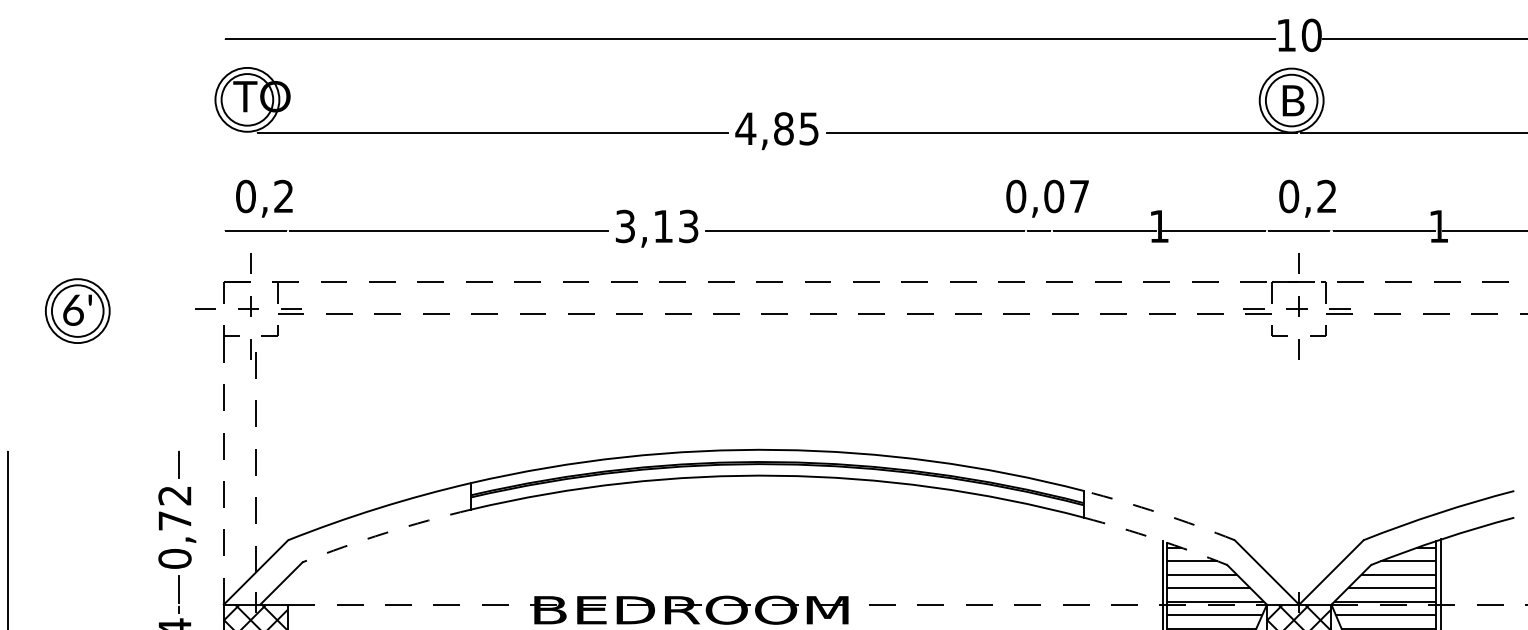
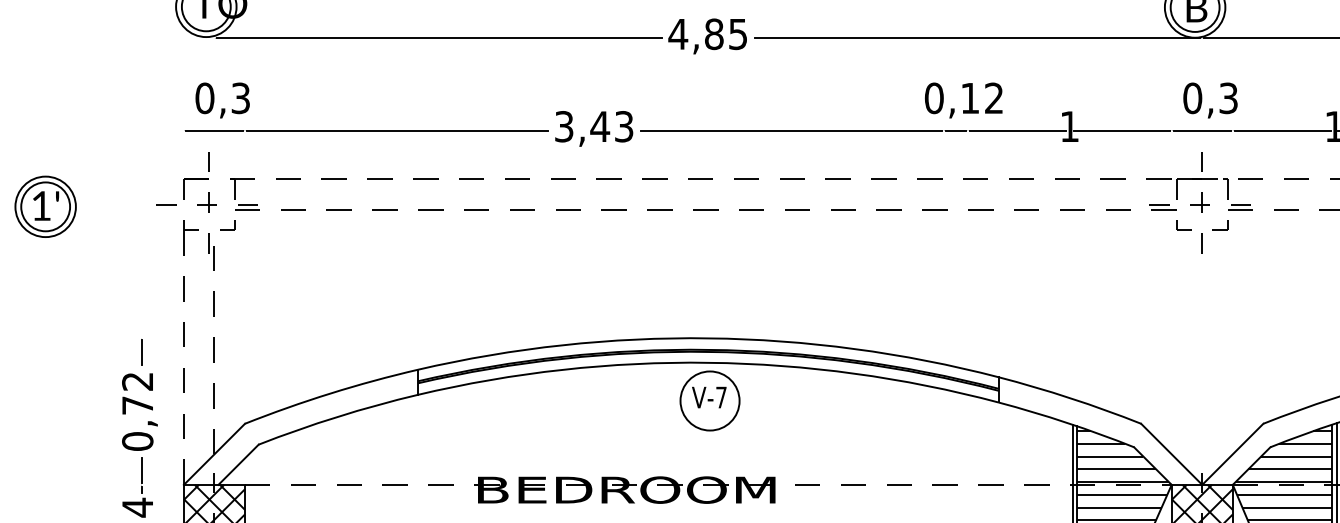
text: (283, 196) -> (240, 98), 0,2 -> 0,3
text: (1066, 196) -> (981, 98), 0,07 -> 0,12
text: (1326, 196) -> (1228, 98), 0,2 -> 0,3
text: (662, 226) -> (599, 126), 3,13 -> 3,43
text: (73, 309) -> (41, 205), 6' -> 1'
arc: (1160, 513) -> (1070, 398), dashed -> solid
part: (779, 516) -> (710, 401), added
arc: (386, 532) -> (338, 416), dashed -> solid
arc: (1156, 539) -> (1067, 423), dashed -> solid

